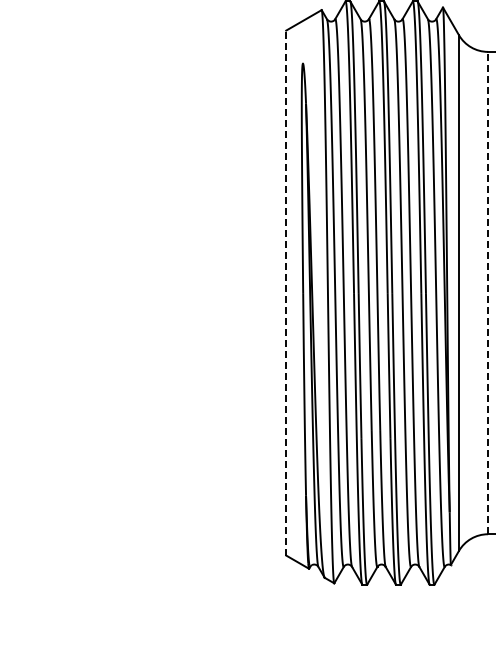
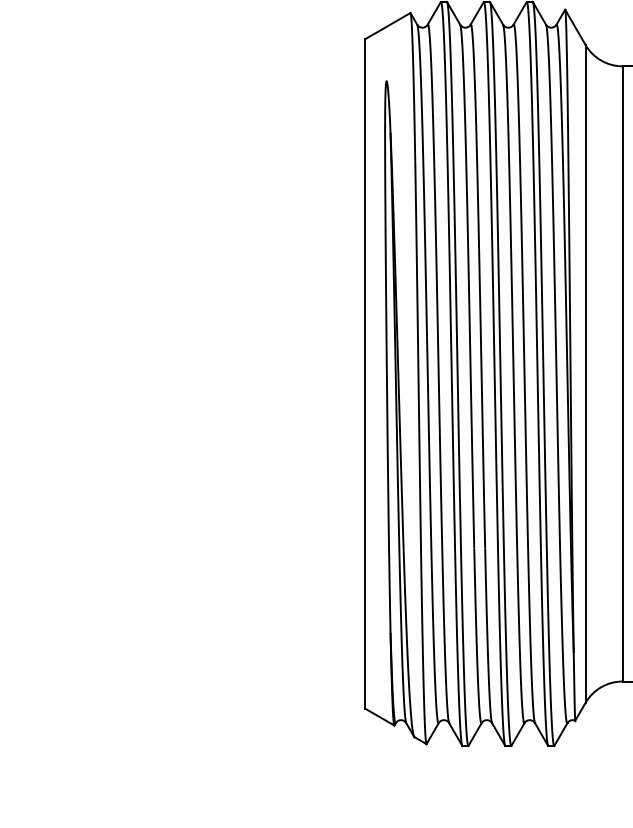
line: (286, 292) -> (365, 373), dashed -> solid
line: (488, 292) -> (623, 373), dashed -> solid

